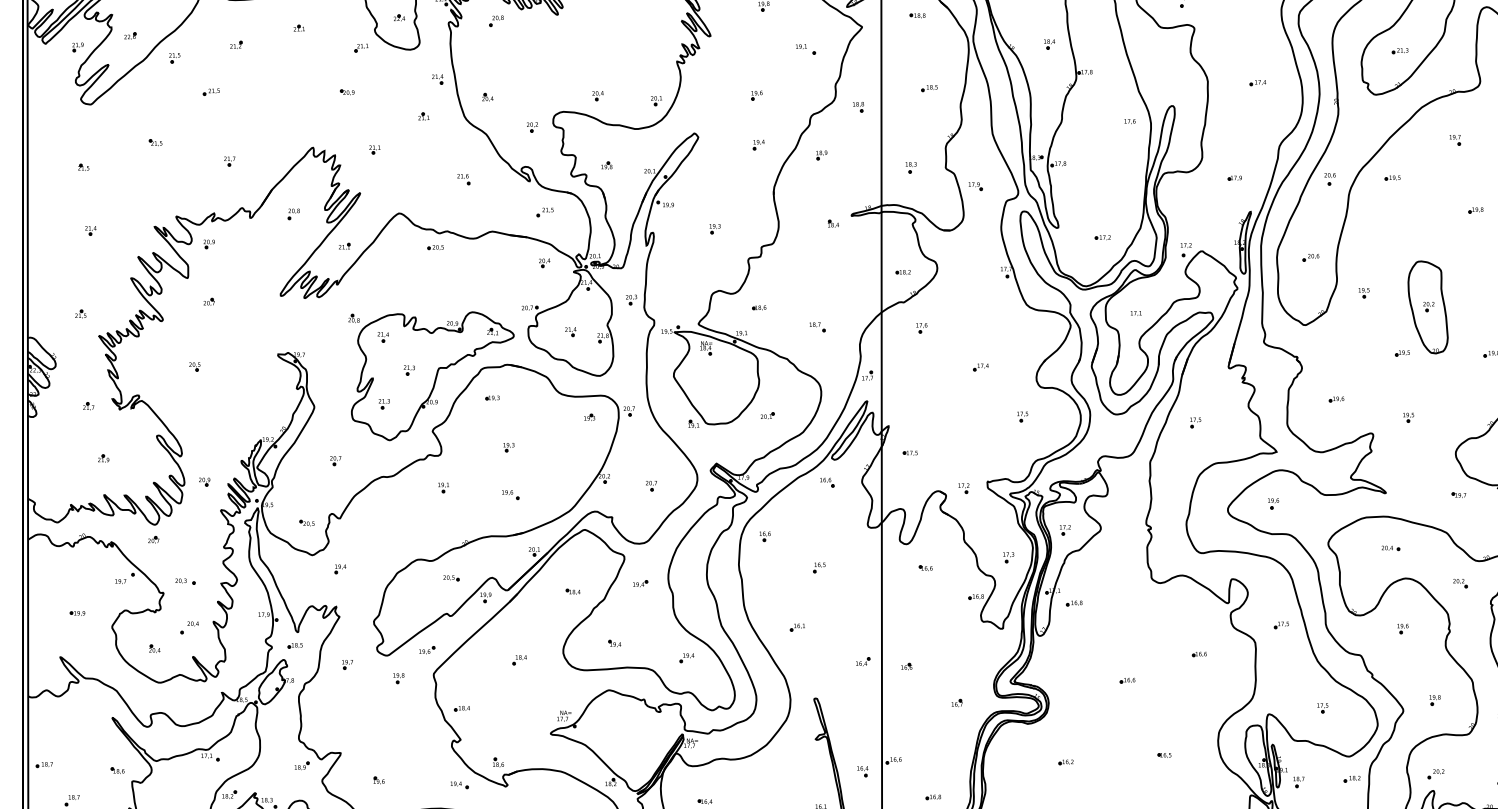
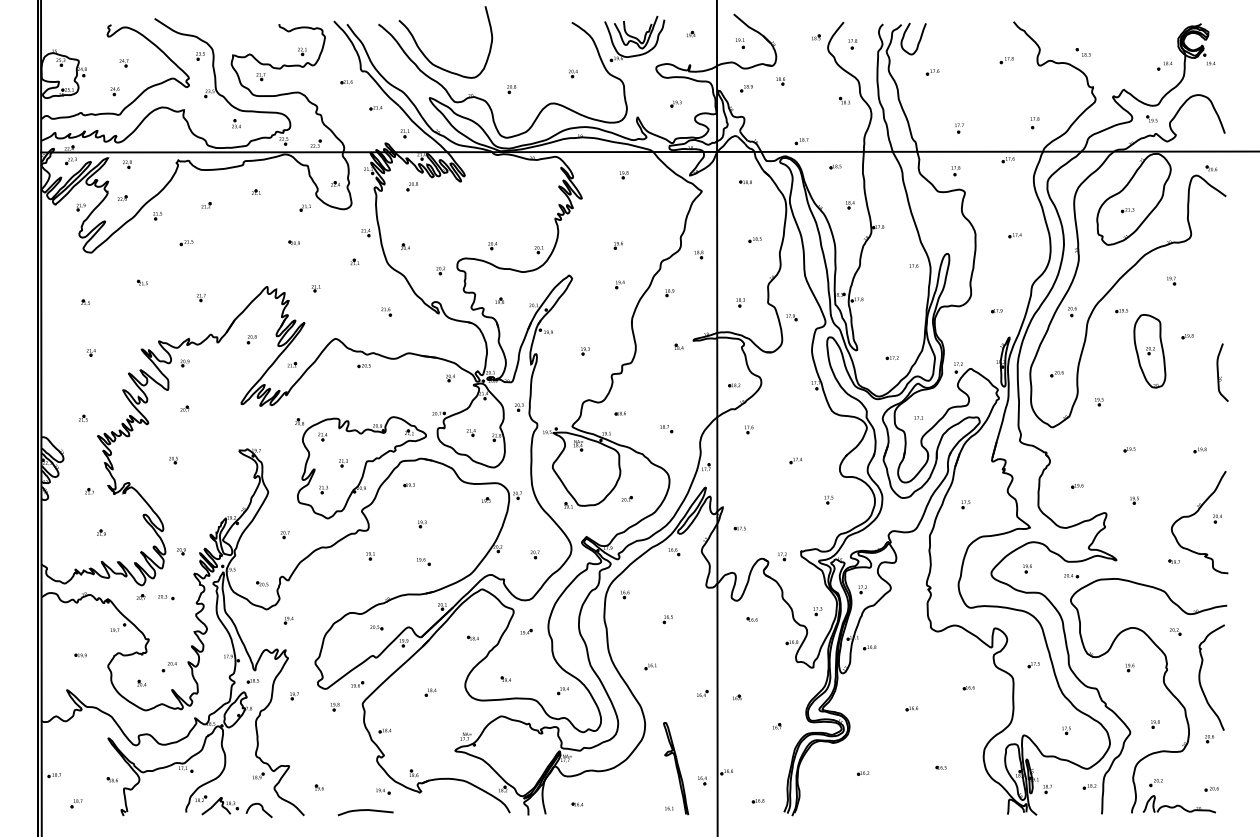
part: (806, 49) -> (657, 209), removed
part: (544, 212) -> (450, 338), removed
part: (1427, 307) -> (1149, 351), moved
part: (1390, 548) -> (1071, 576), moved
part: (185, 581) -> (166, 597), moved

